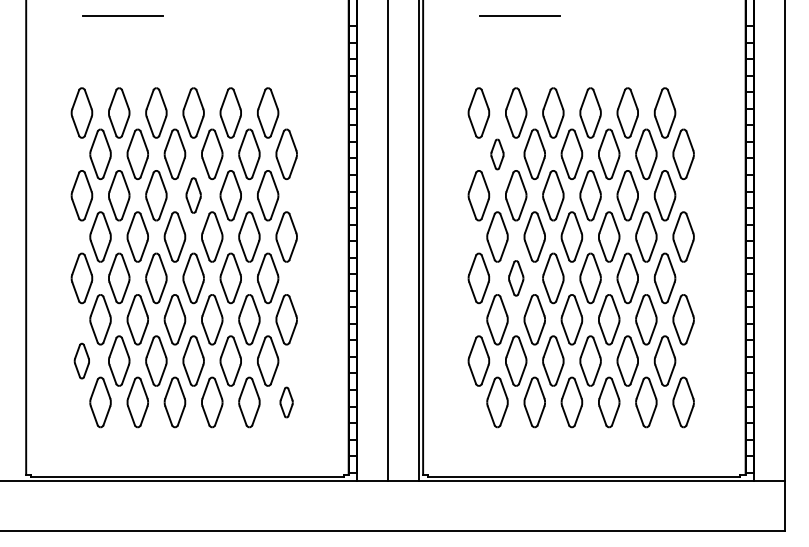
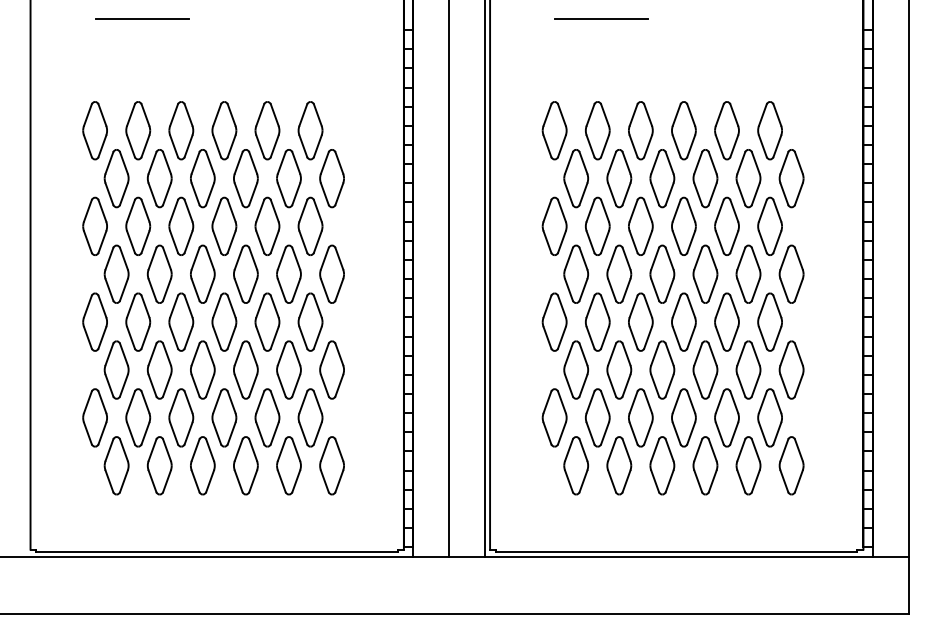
part: (496, 154) -> (575, 178), size x1.67
part: (193, 194) -> (224, 225), size x1.43
part: (515, 277) -> (597, 321), size x1.43
part: (81, 360) -> (94, 417), size x1.43
part: (286, 402) -> (331, 465), size x1.67

